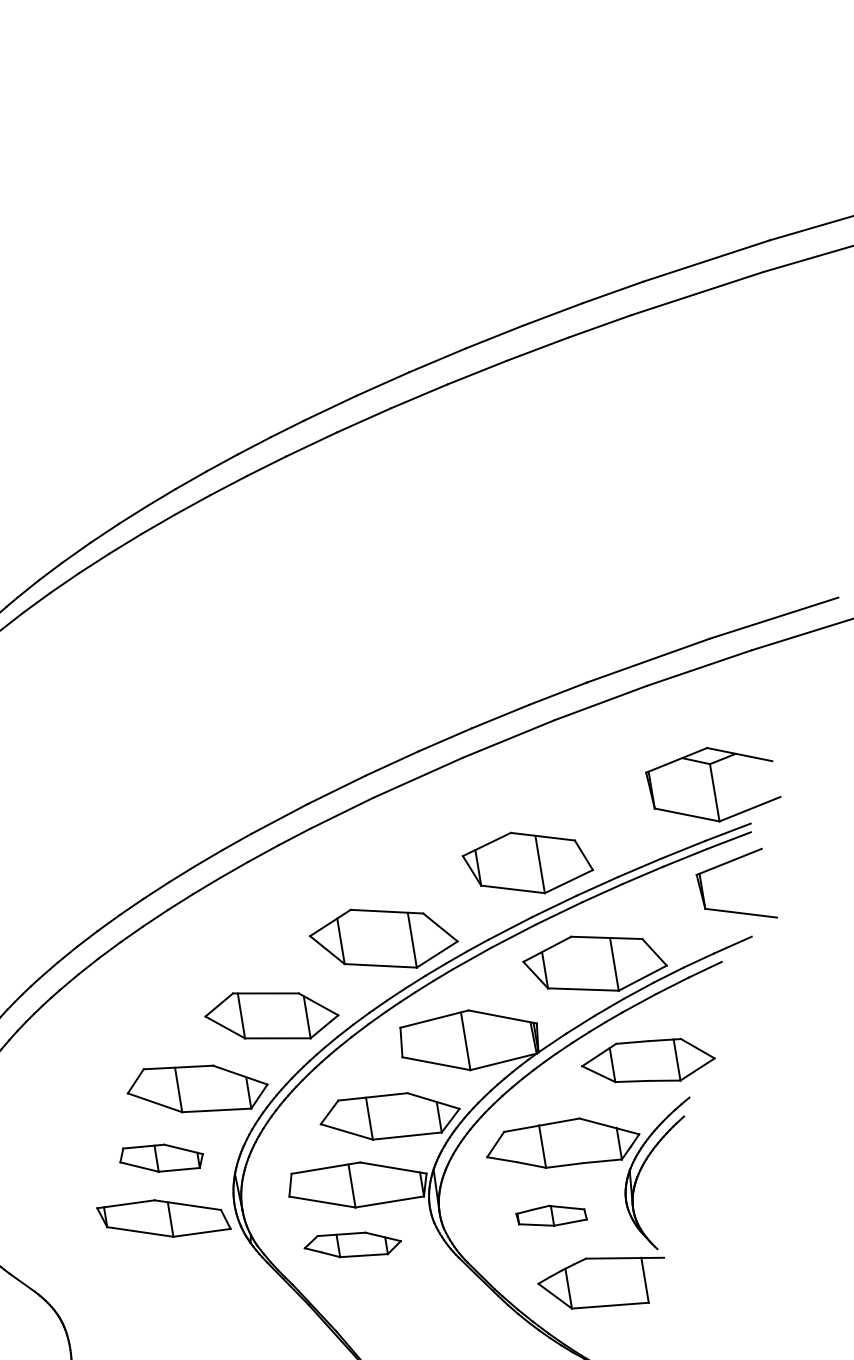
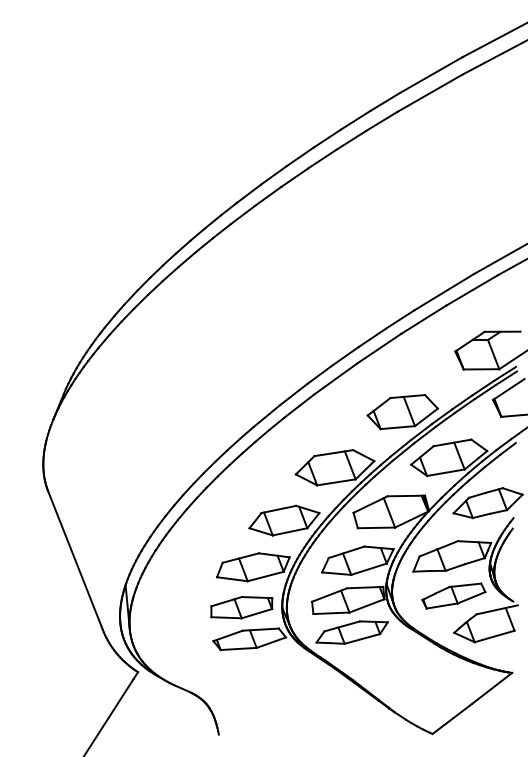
part: (161, 1157) -> (241, 607), size x1.43
part: (551, 1215) -> (453, 595), size x1.67
part: (351, 1244) -> (351, 632), size x1.43

